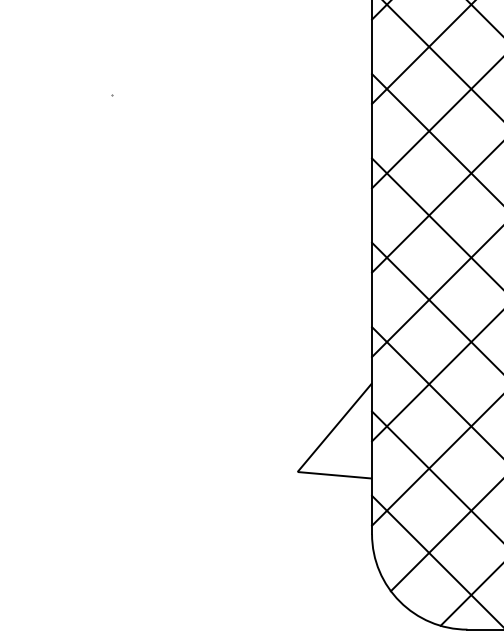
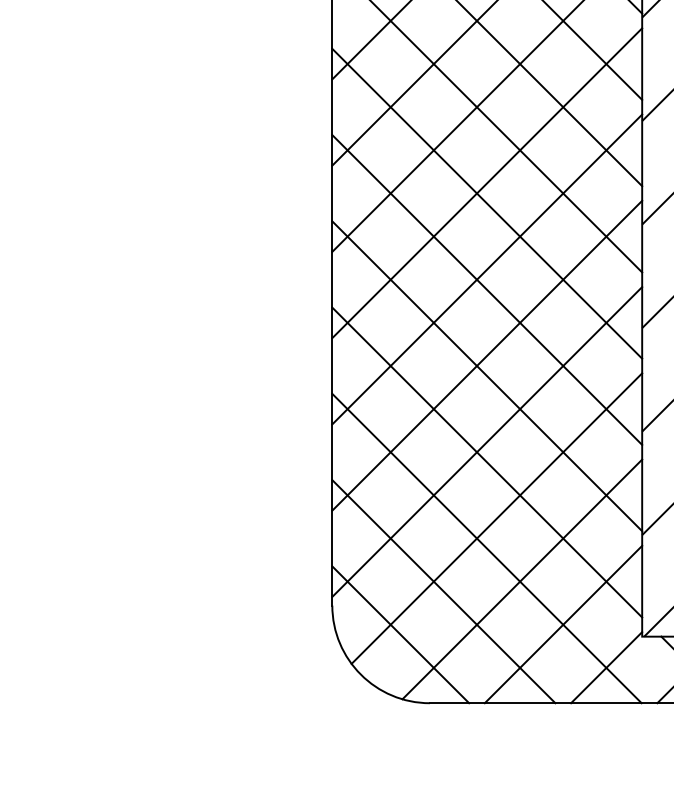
hatch: (242, 286) -> (199, 352), removed

